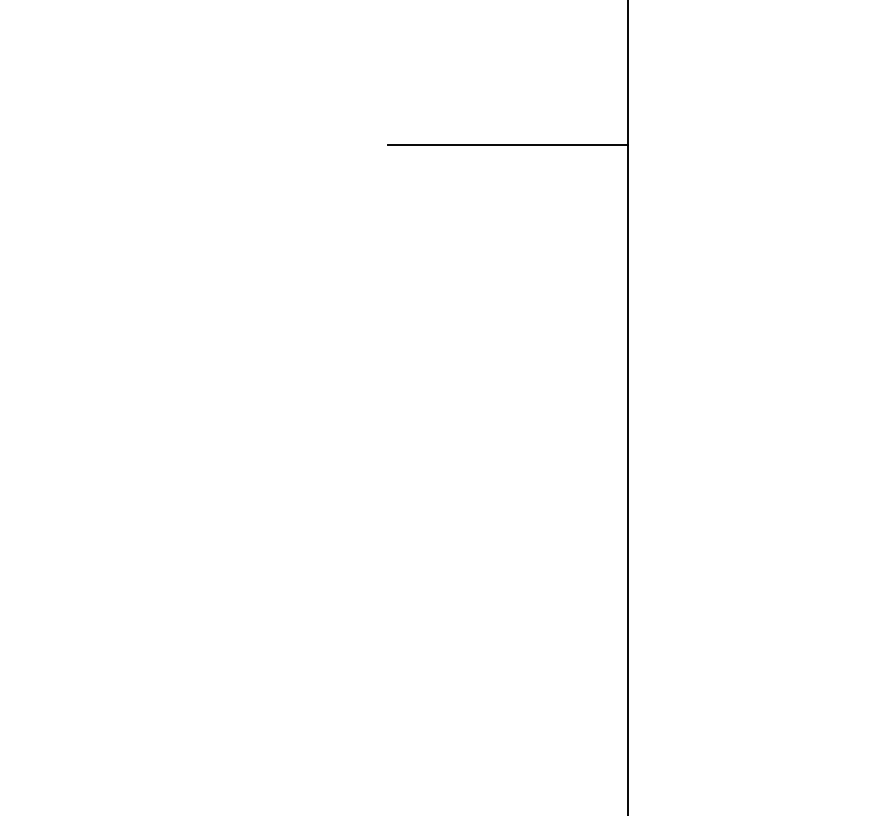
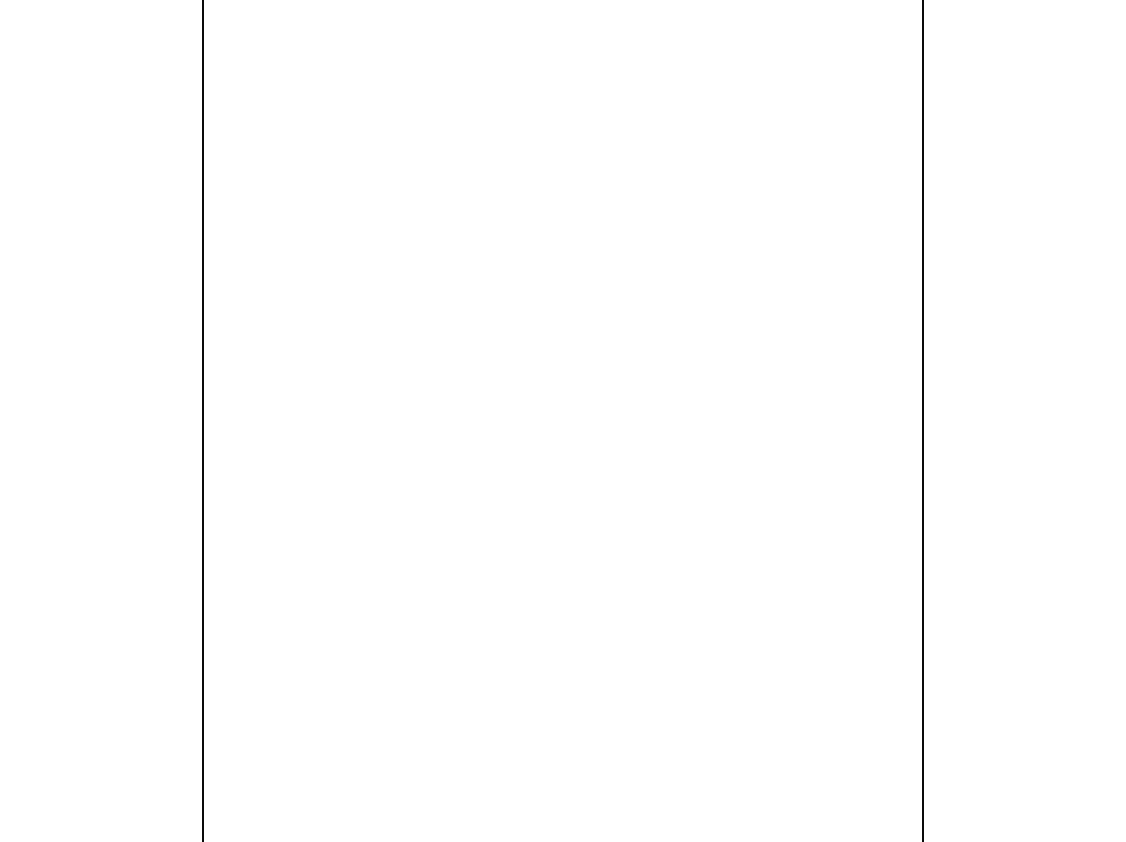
line: (508, 144) -> (803, 175), removed

